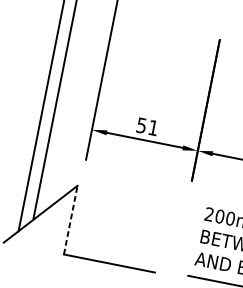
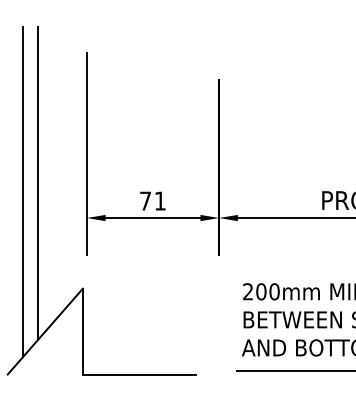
text: (141, 125) -> (145, 200), 51 -> 71
line: (70, 220) -> (82, 331), dashed -> solid

